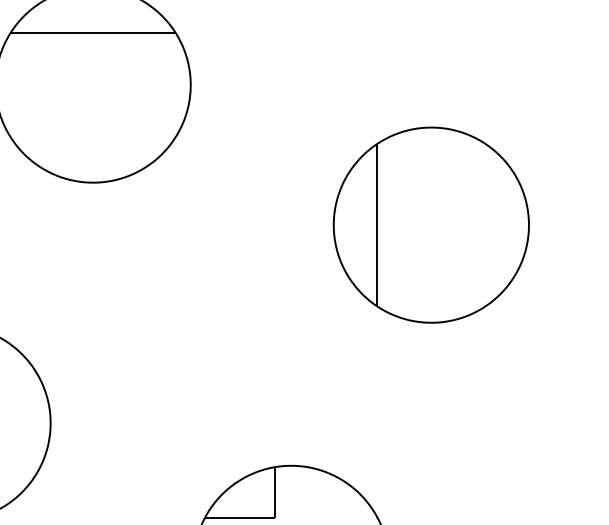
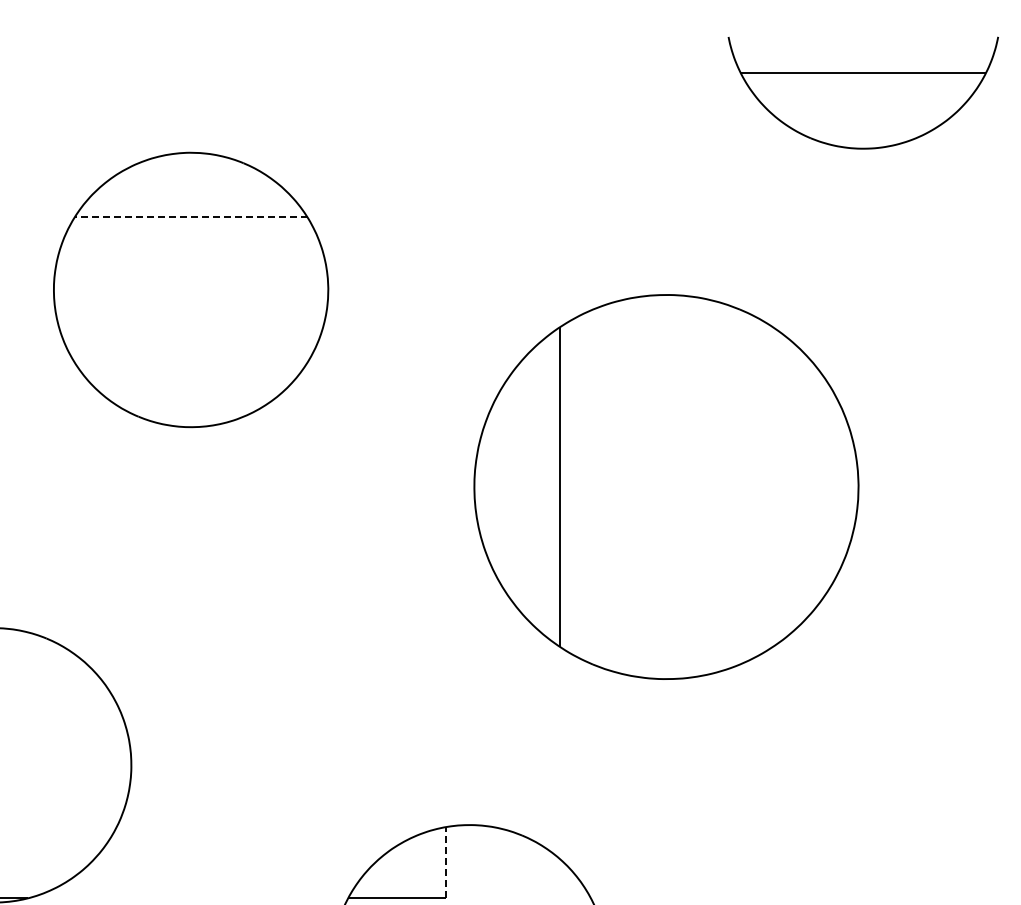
line: (92, 33) -> (190, 217), solid -> dashed
part: (431, 224) -> (666, 486), size x1.4
line: (274, 492) -> (446, 862), solid -> dashed

